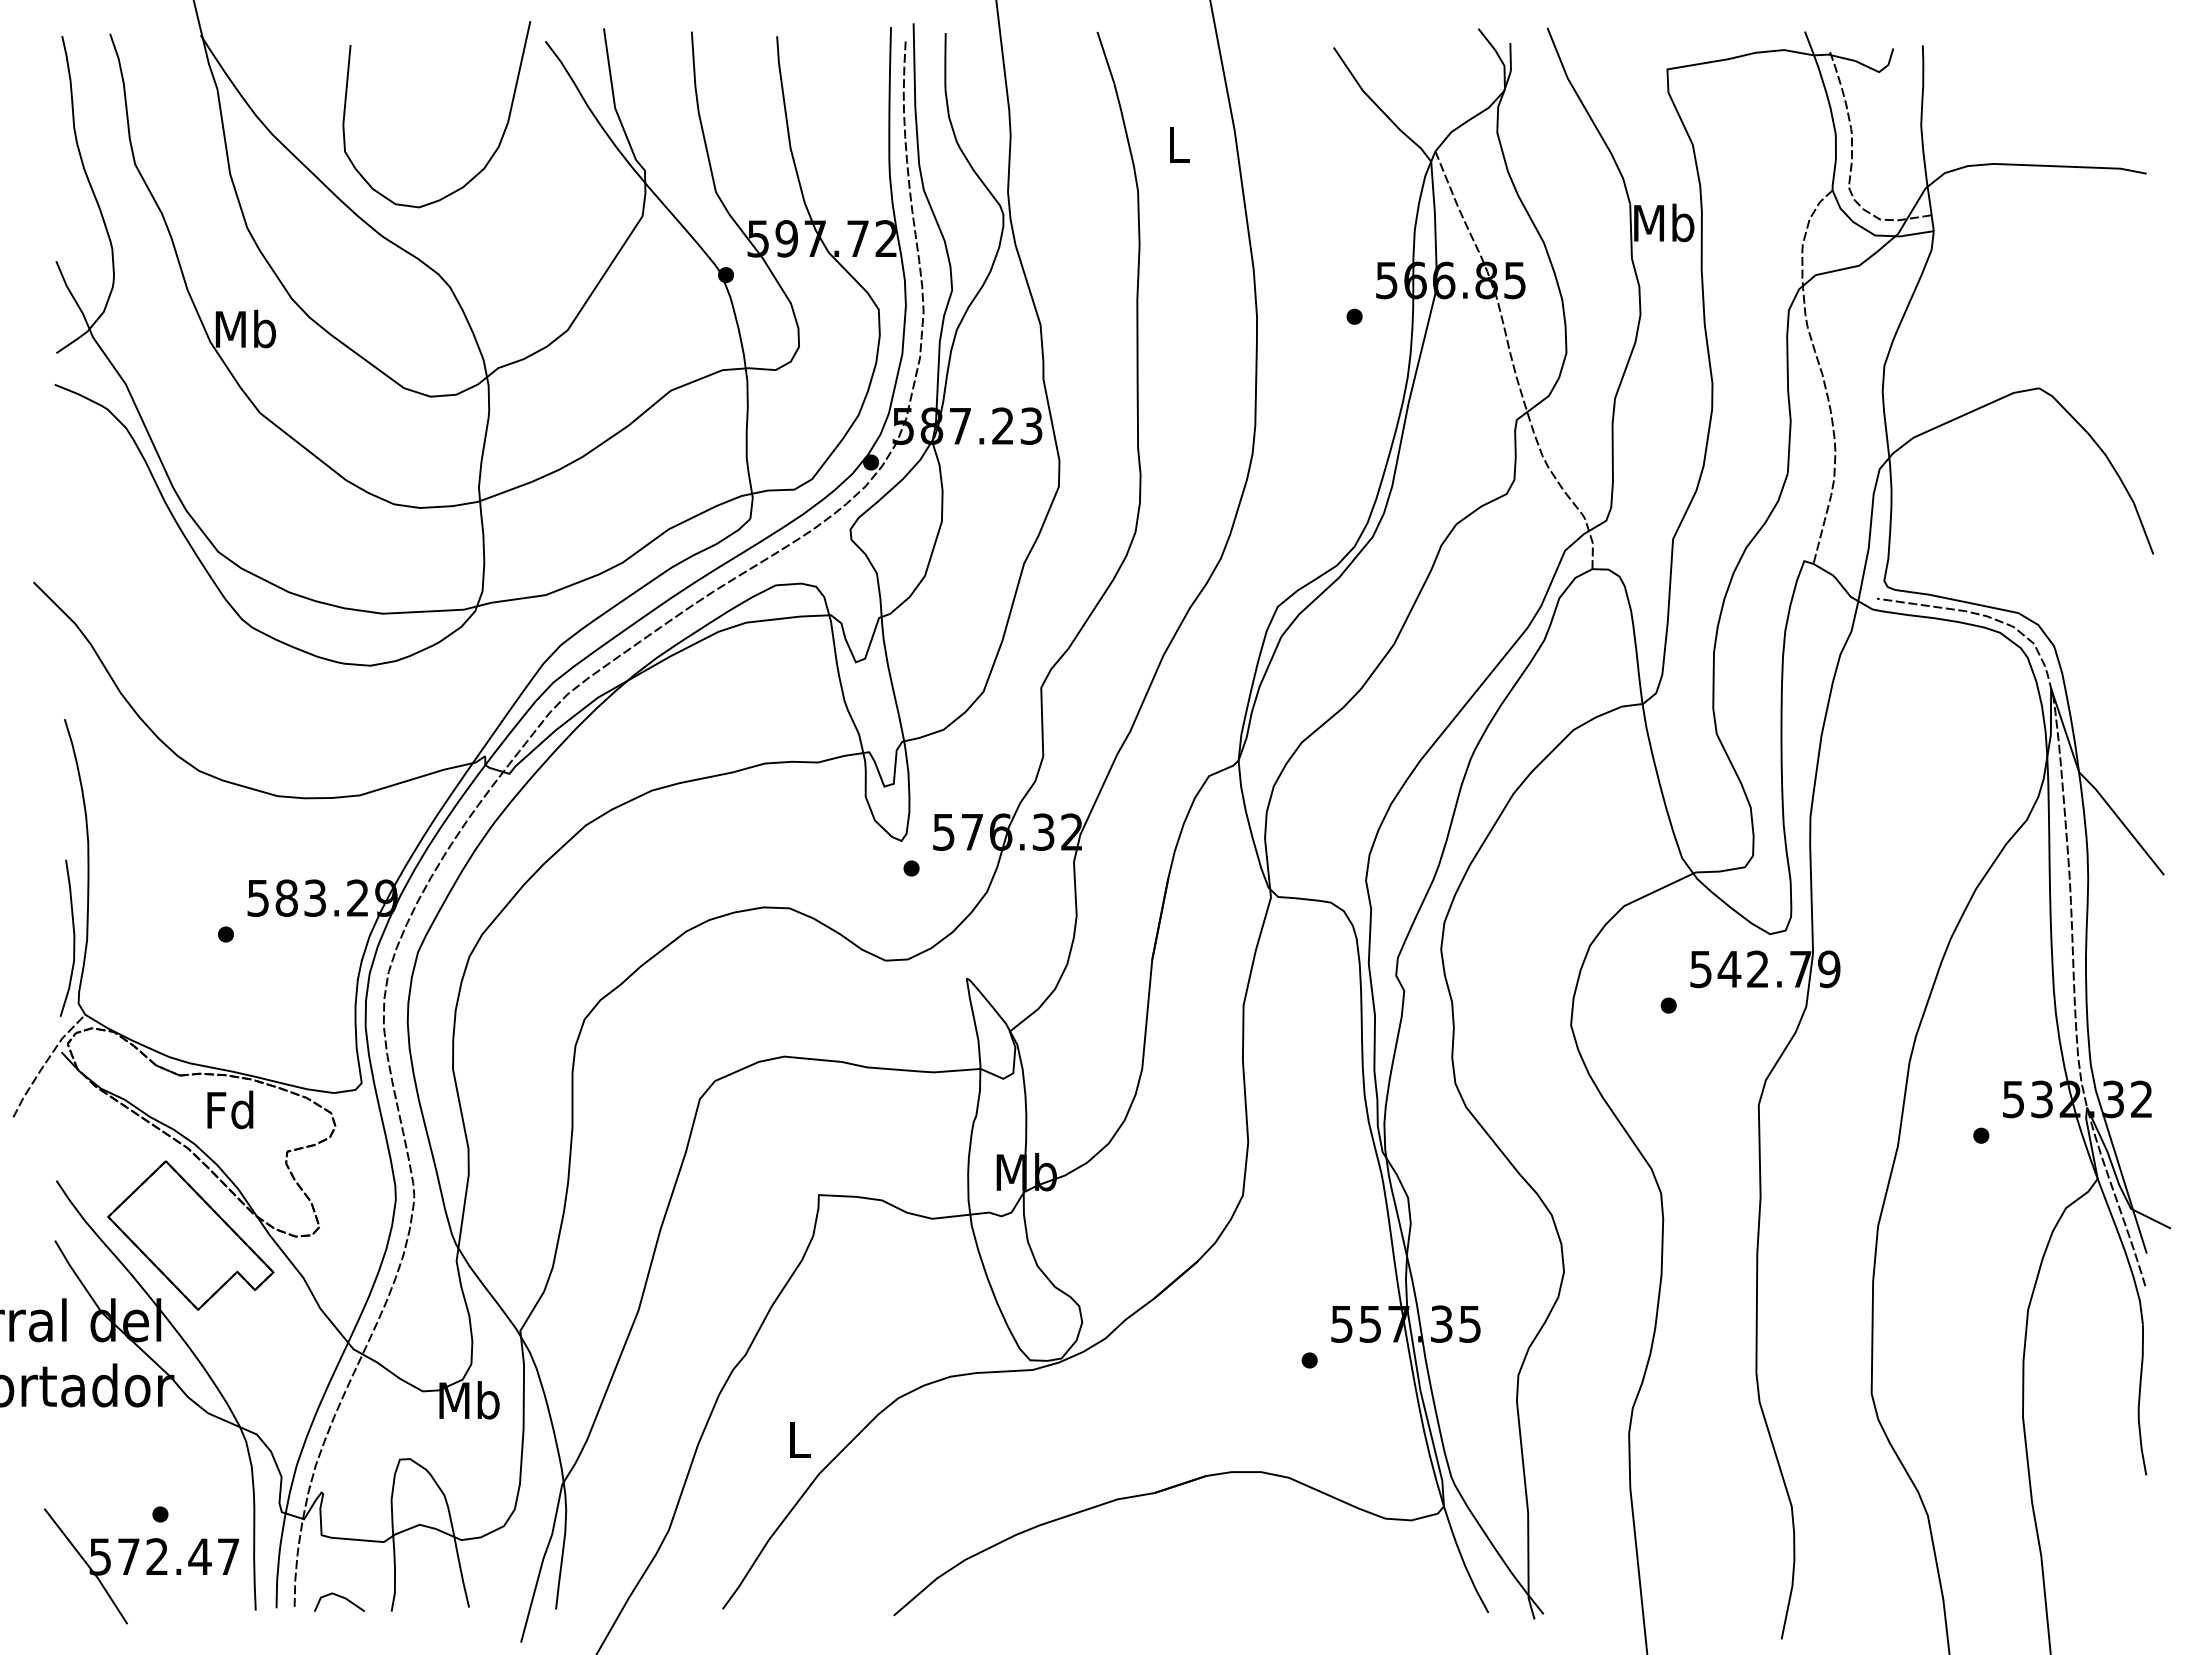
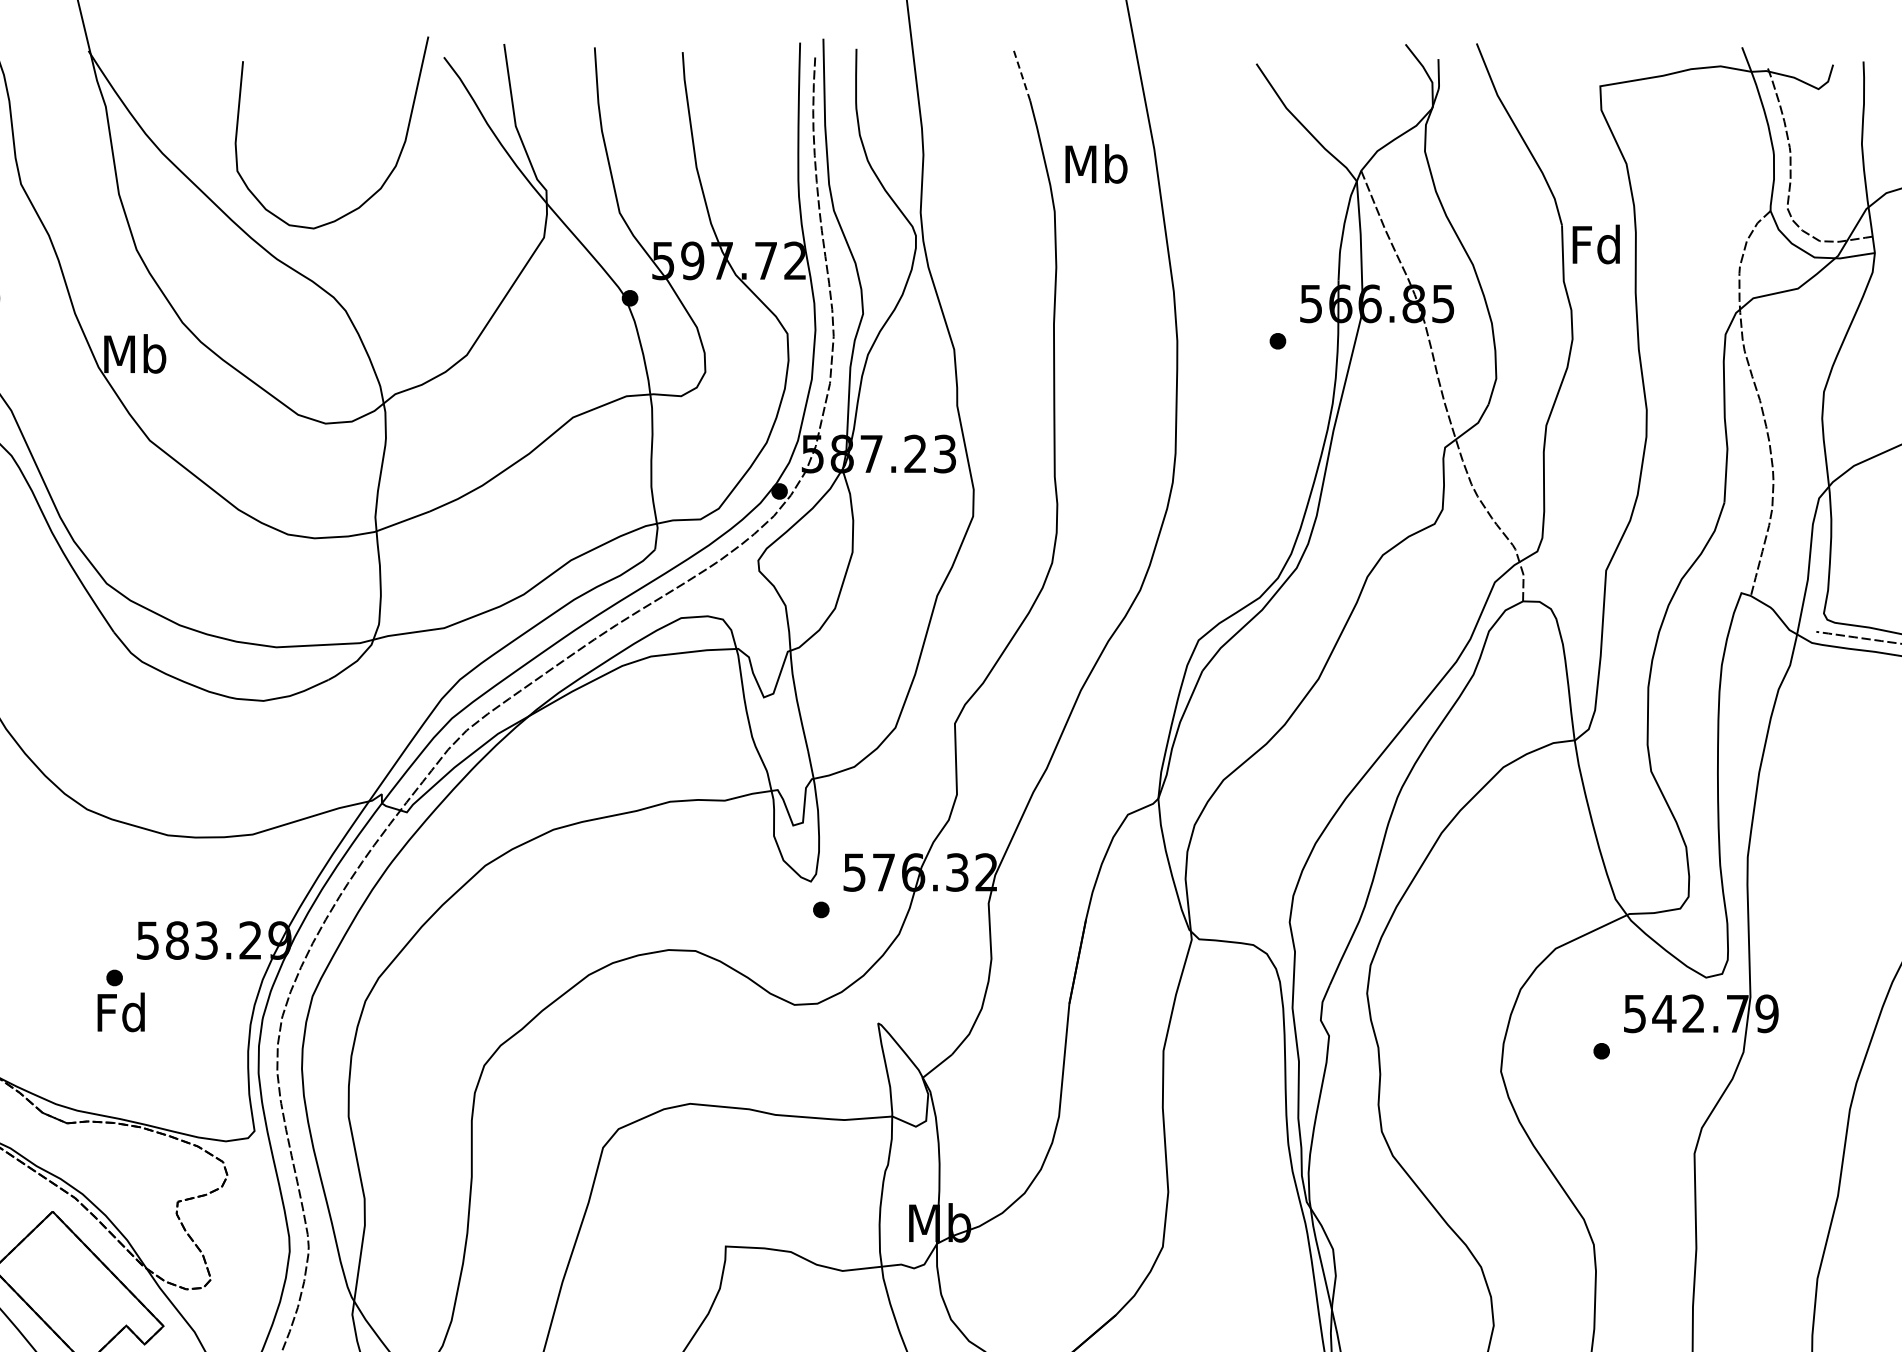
line: (1105, 57) -> (1021, 74), solid -> dashed
text: (1178, 144) -> (1096, 163), L -> Mb
text: (1664, 222) -> (1597, 244), Mb -> Fd
text: (230, 1109) -> (121, 1011), moved

